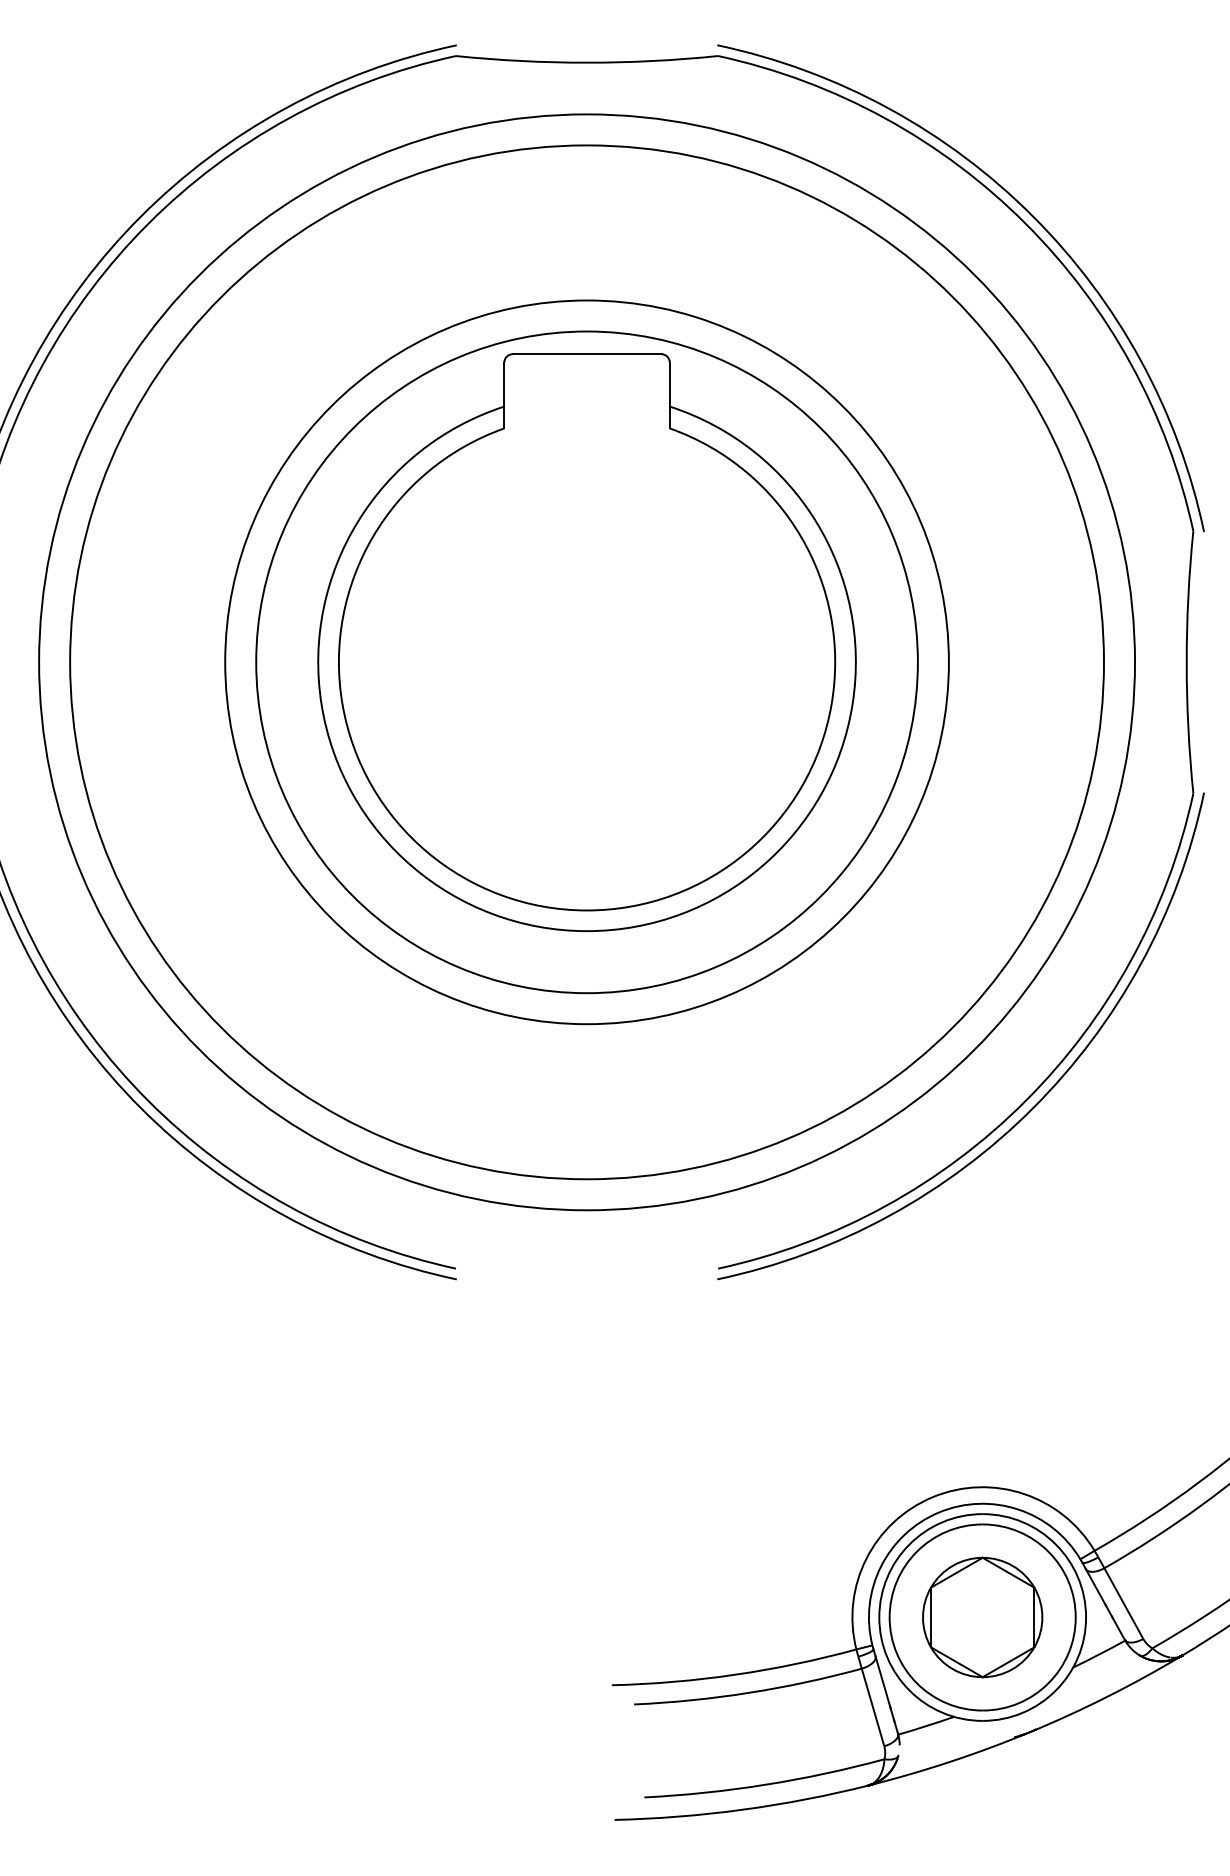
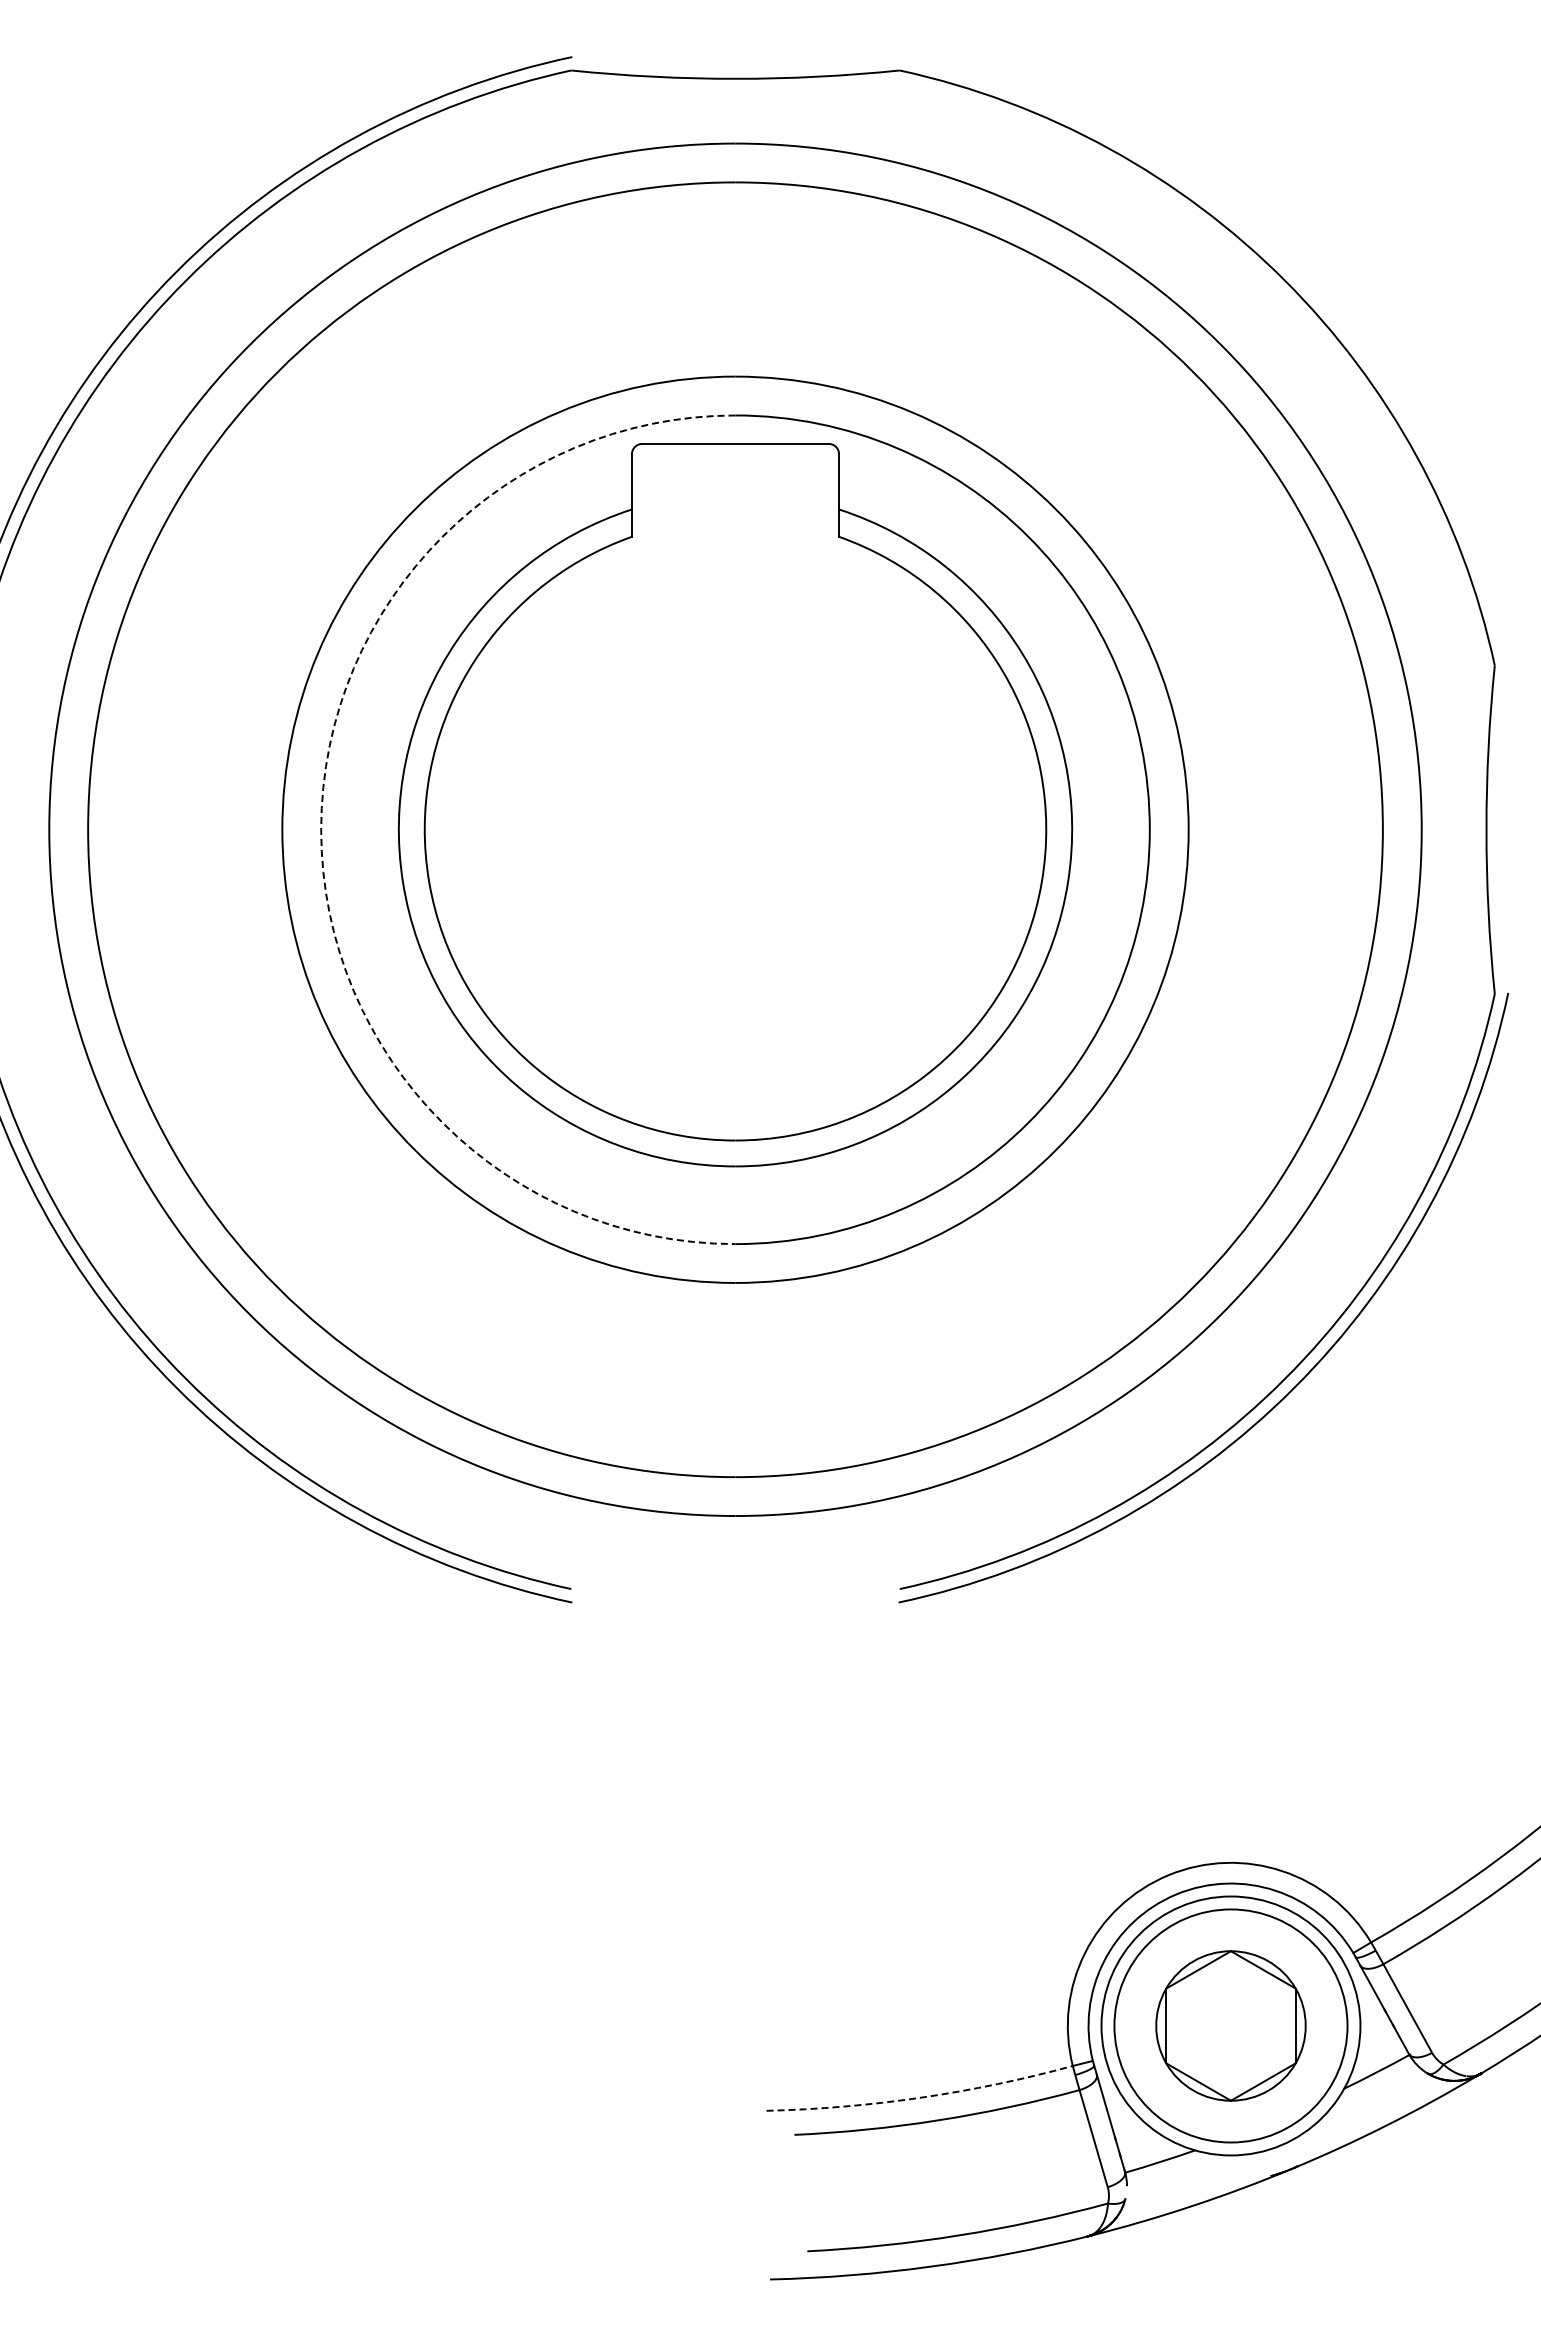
arc: (1031, 216) -> (1292, 271), removed
arc: (256, 662) -> (321, 829), solid -> dashed
arc: (735, 1674) -> (921, 2097), solid -> dashed

